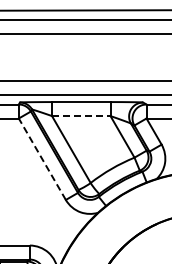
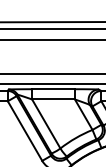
line: (81, 116) -> (53, 99), dashed -> solid
line: (42, 158) -> (25, 130), dashed -> solid

